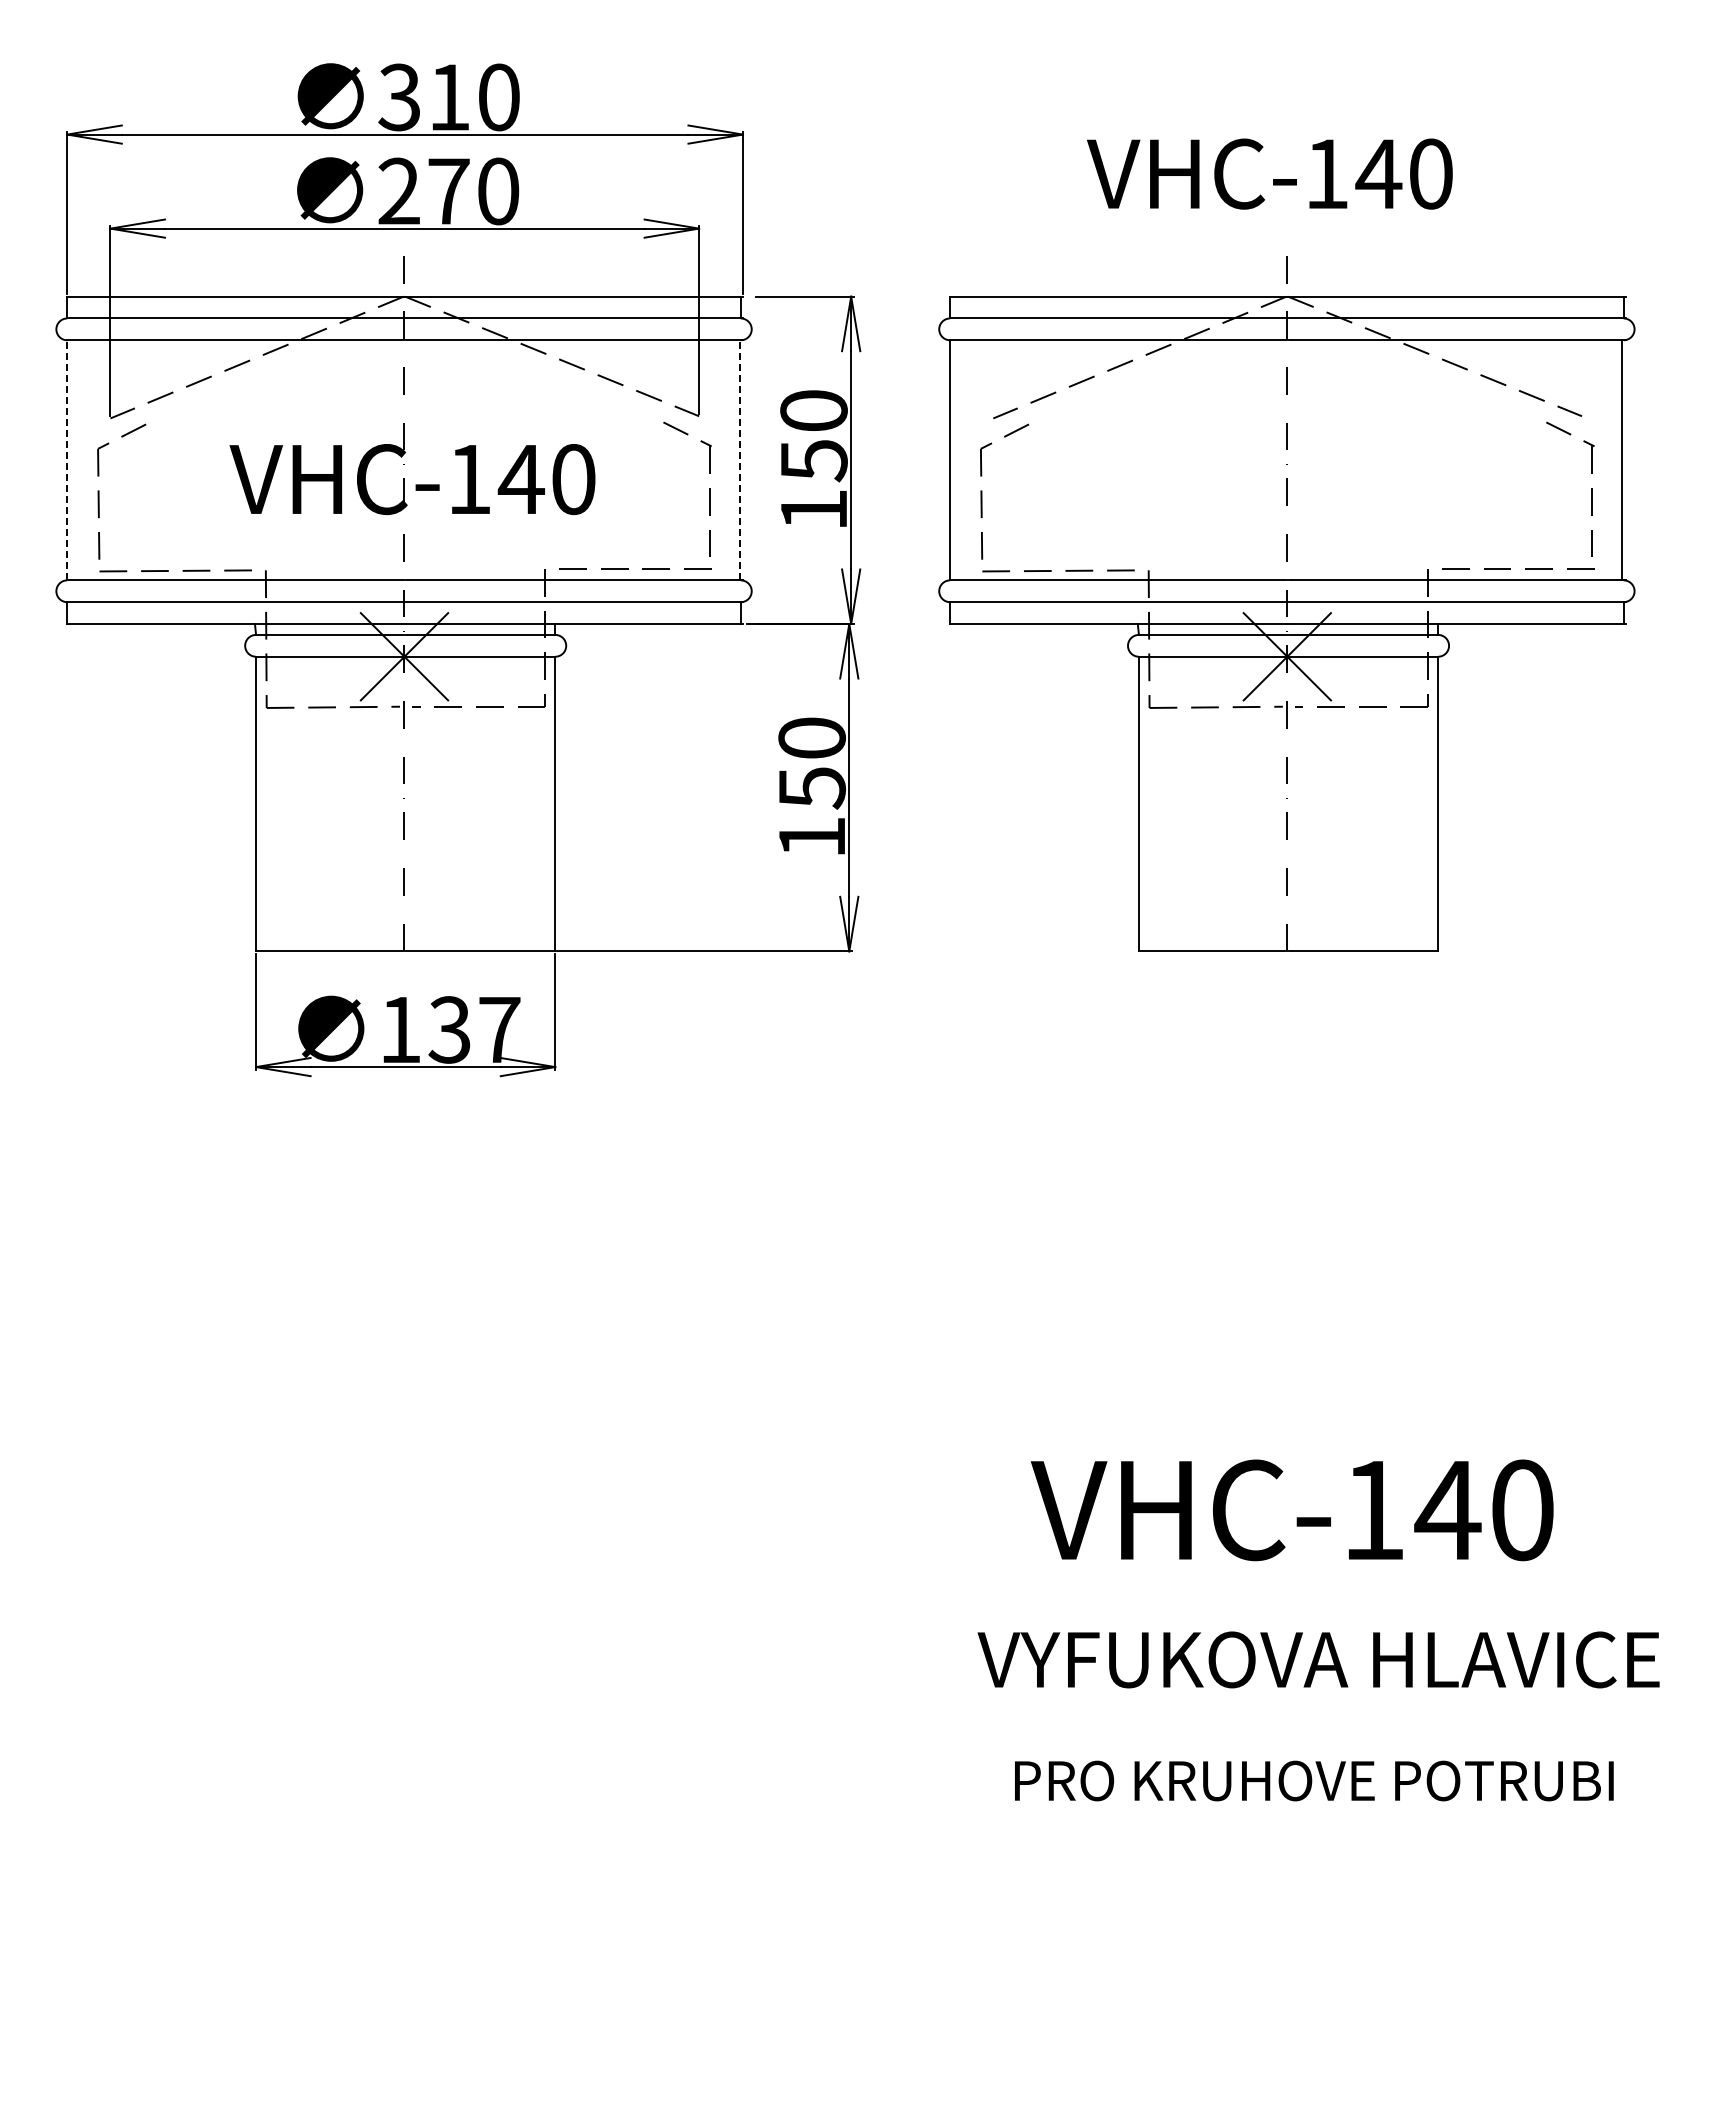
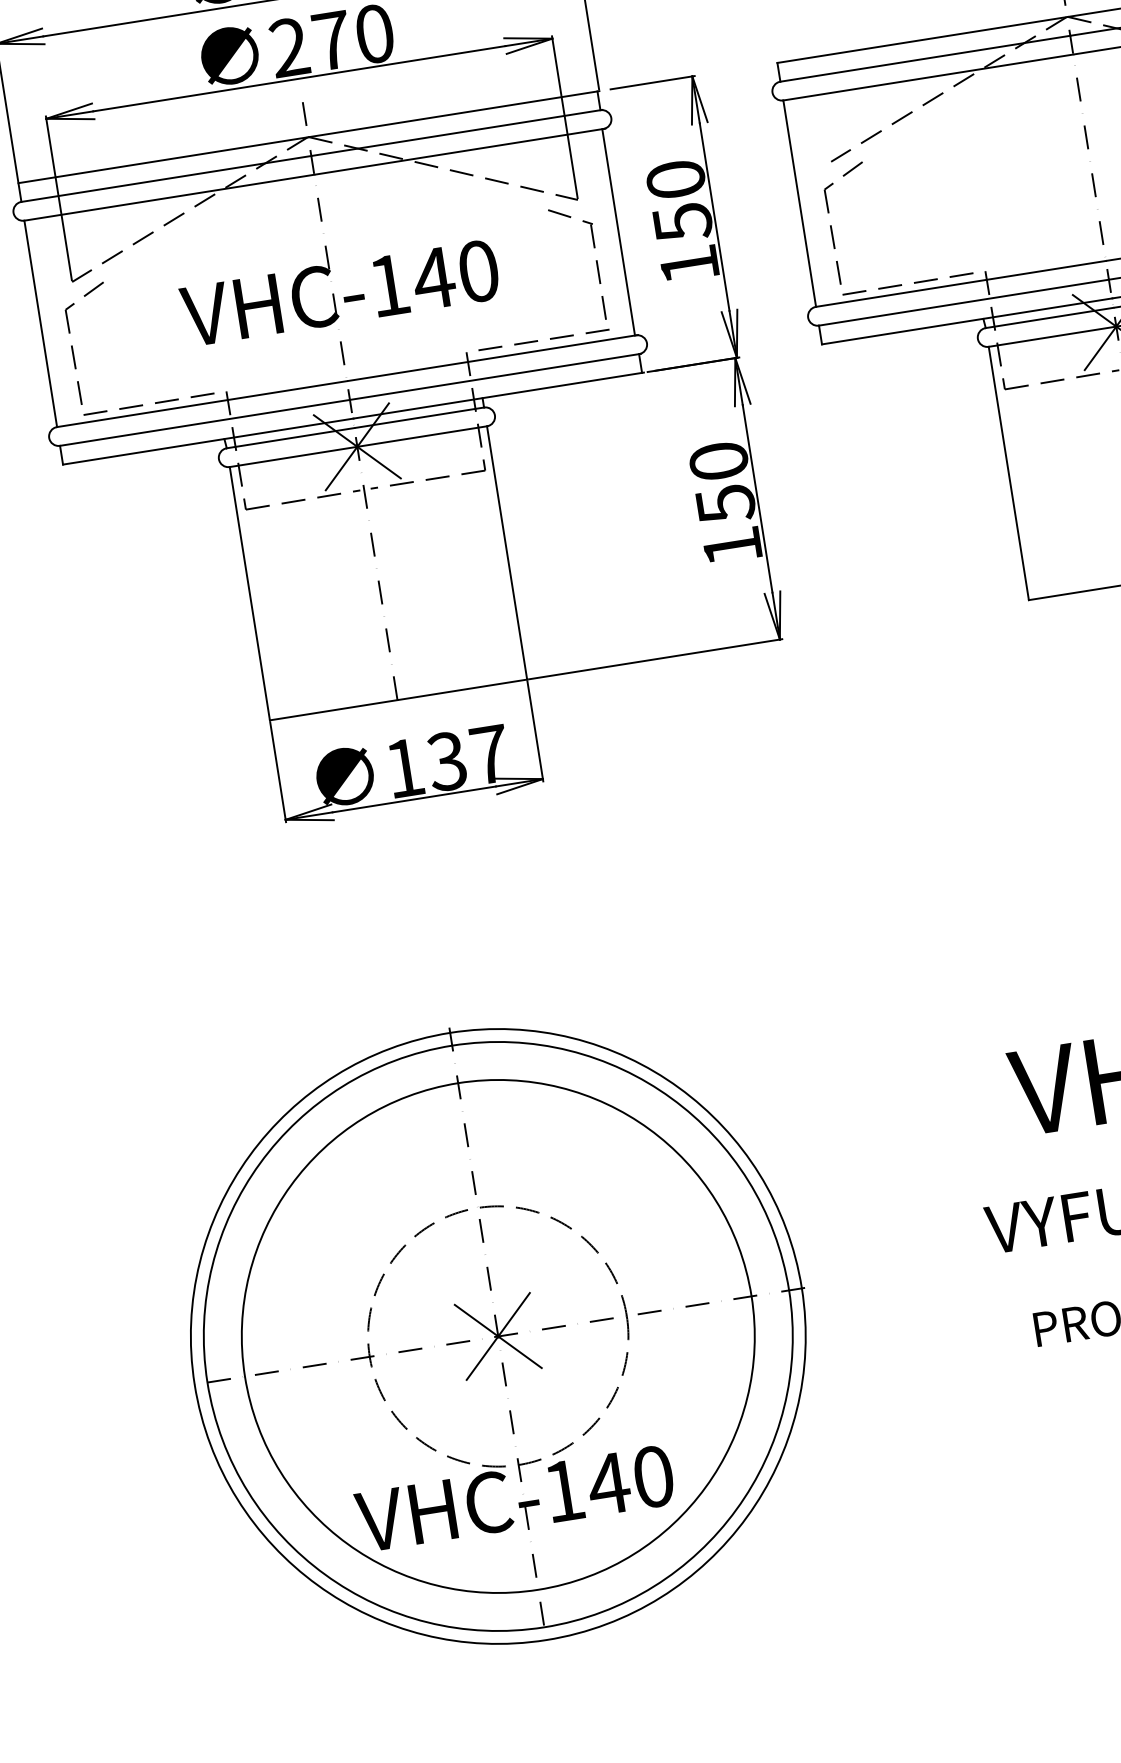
line: (67, 459) -> (40, 323), dashed -> solid
line: (739, 459) -> (618, 231), dashed -> solid
part: (405, 1688) -> (498, 1333), added

